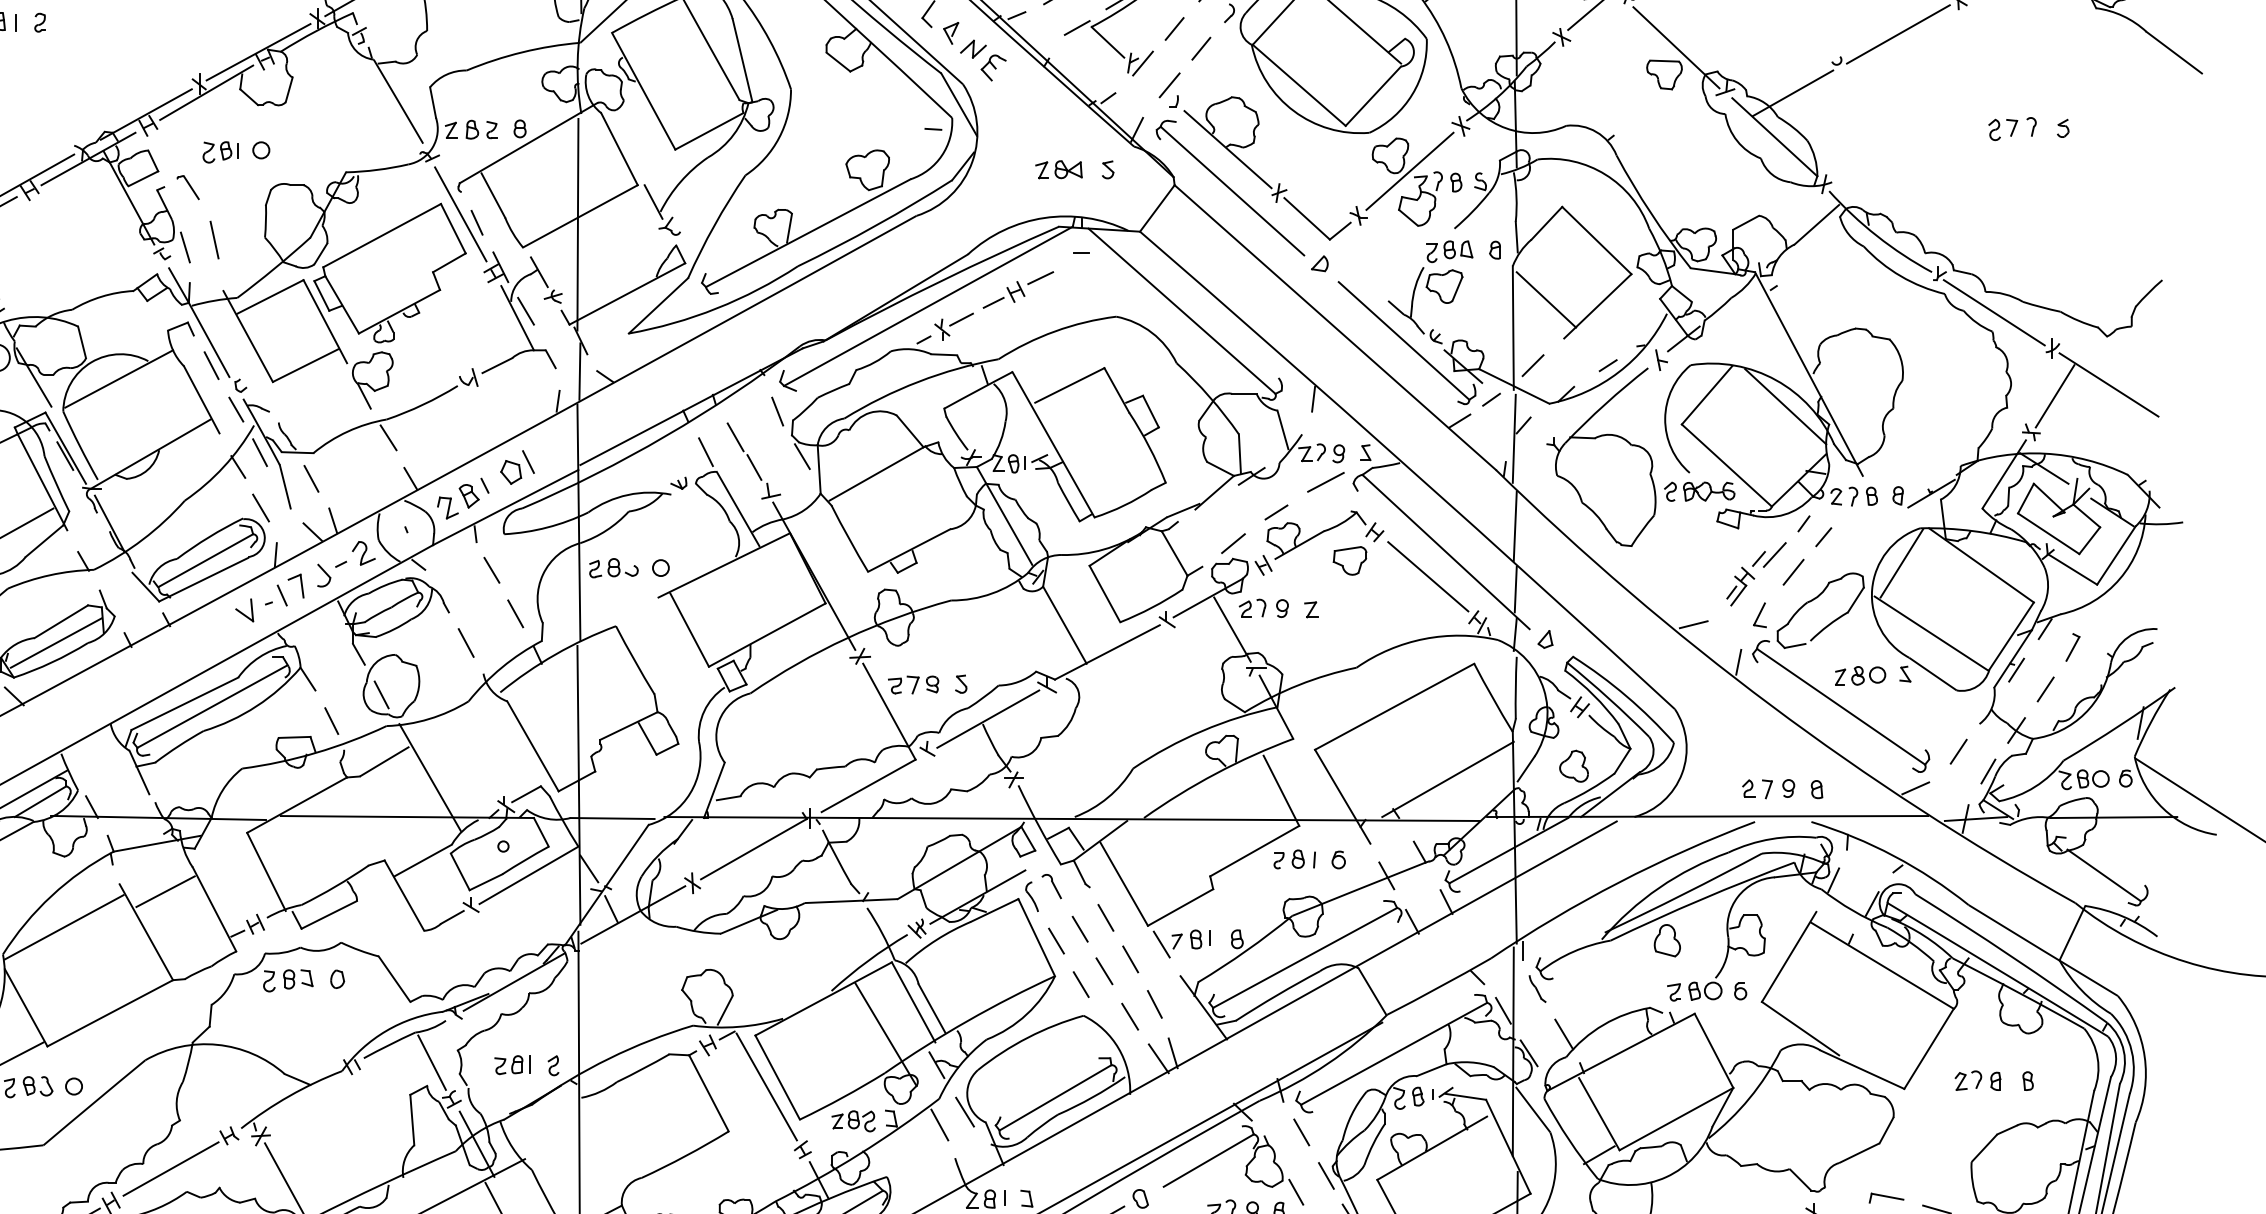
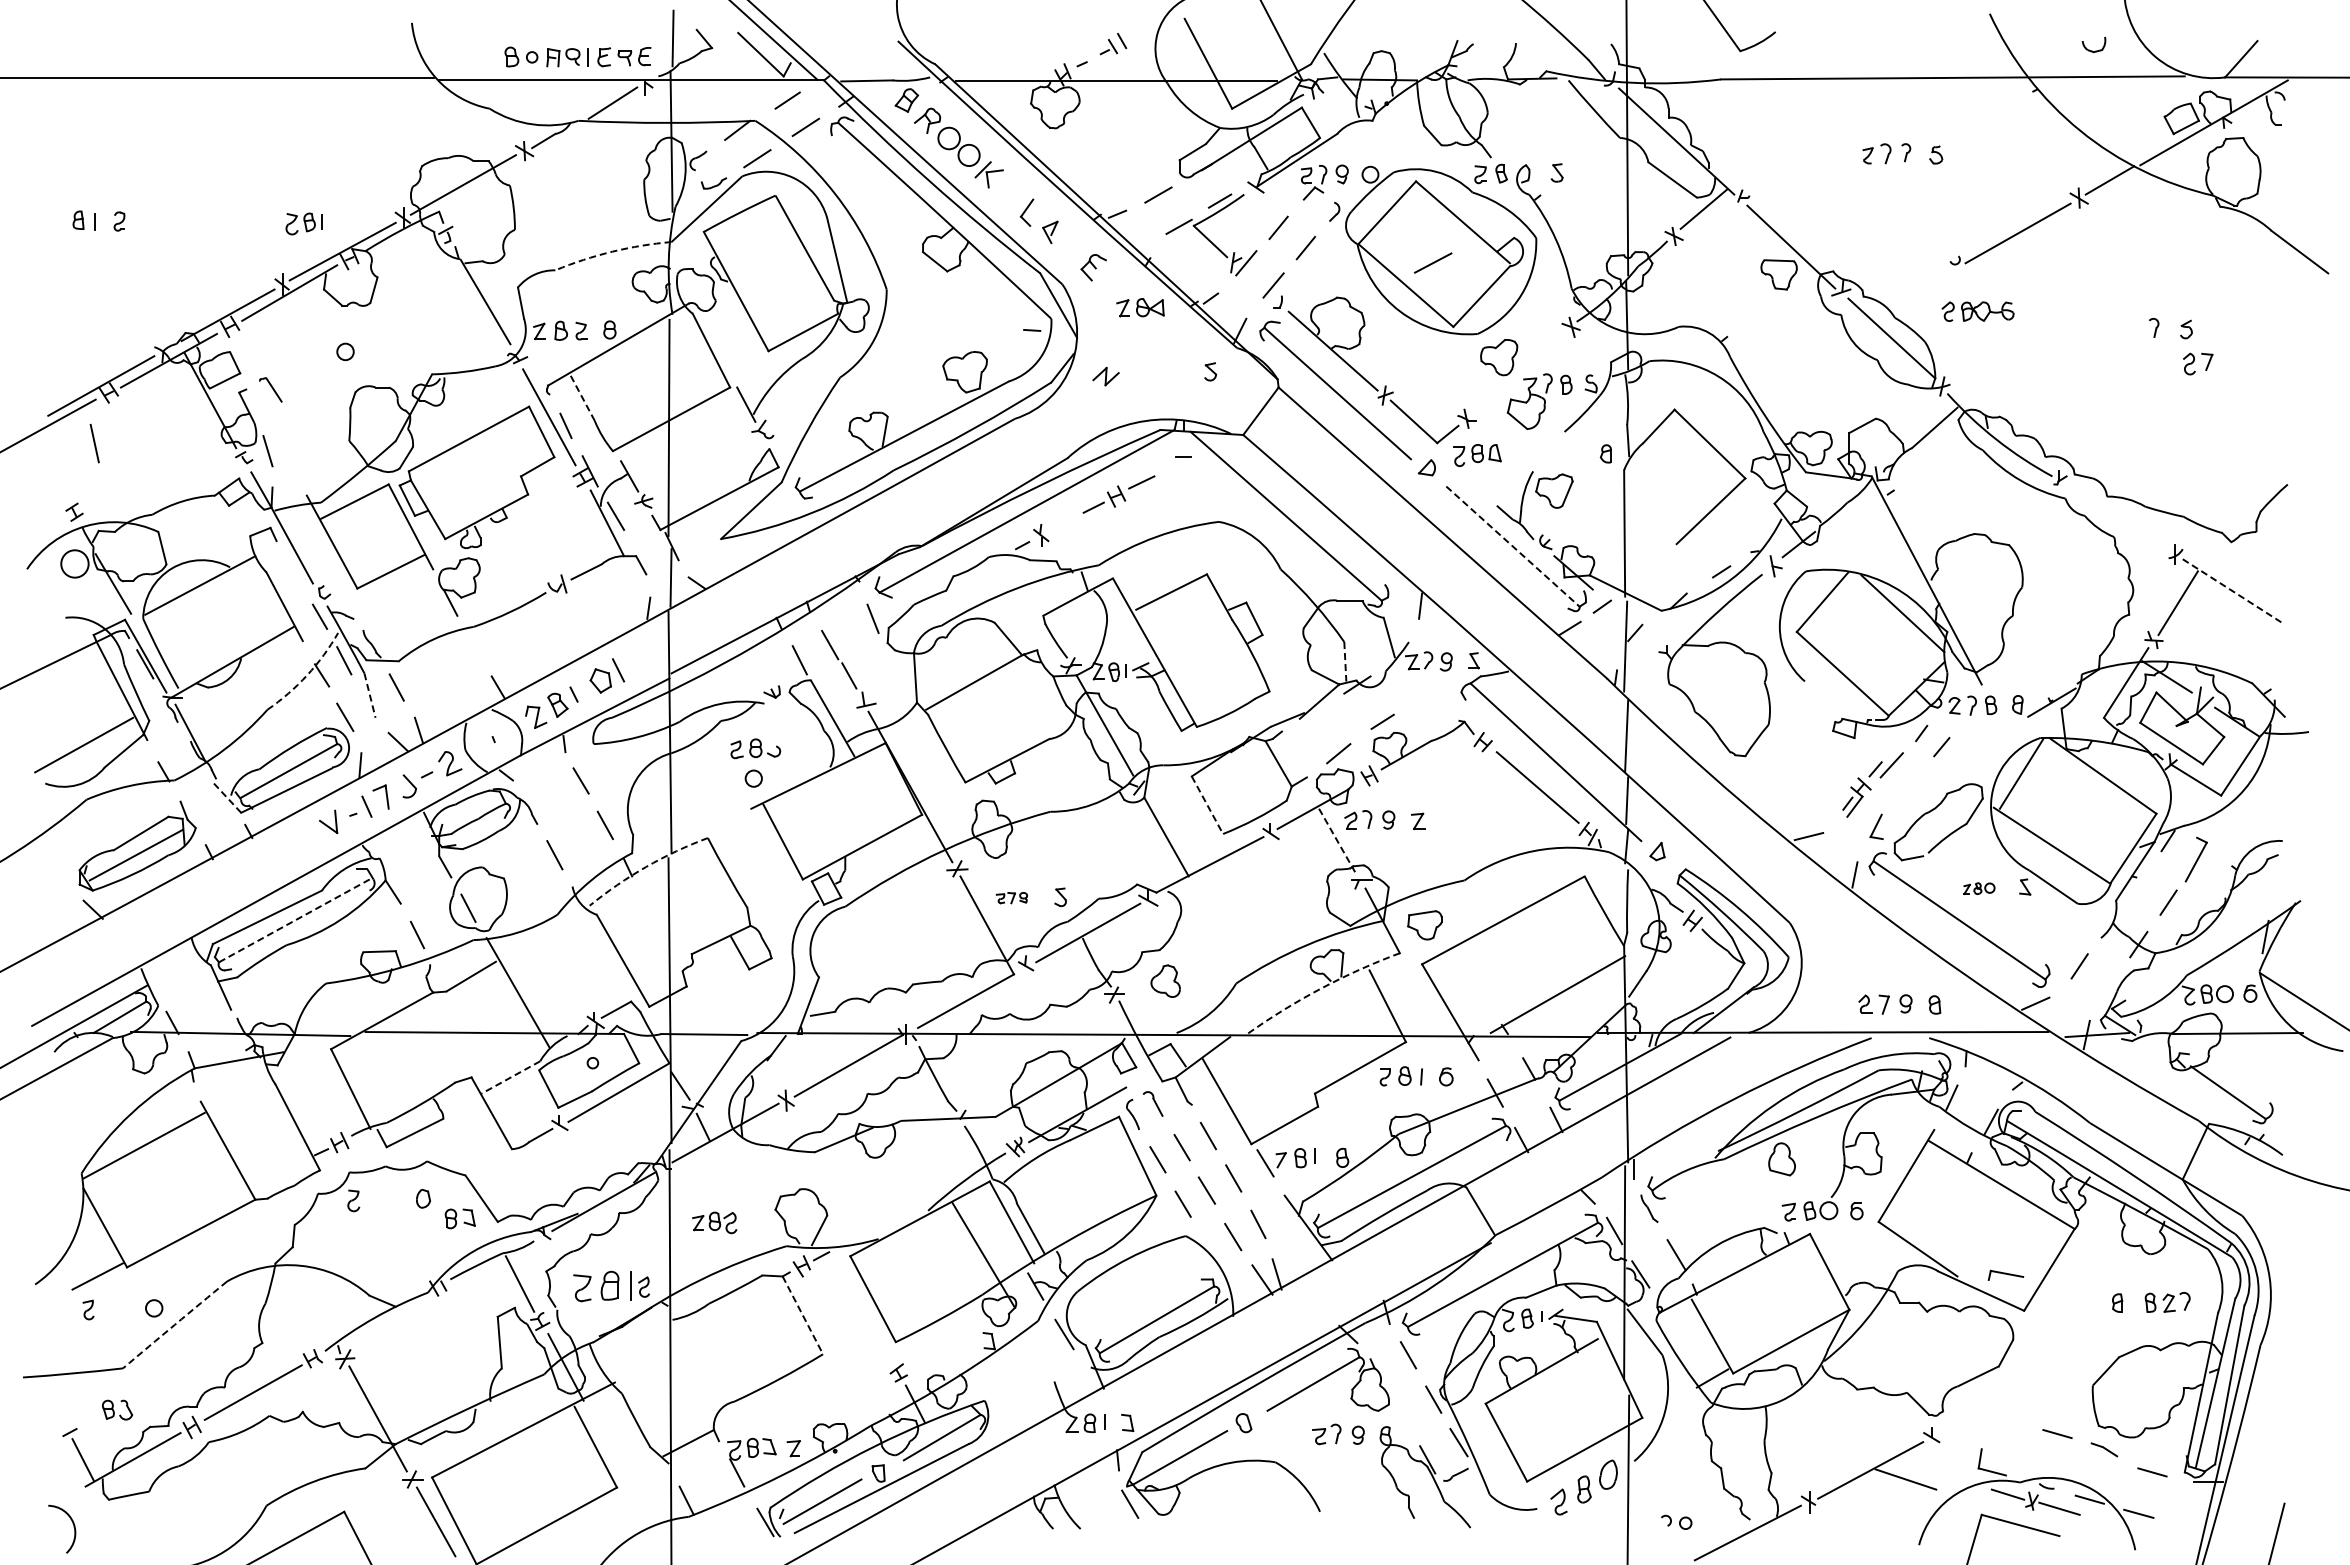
part: (972, 49) -> (1105, 376), moved
arc: (522, 52) -> (612, 251), solid -> dashed
line: (1793, 93) -> (1910, 293), removed
part: (2003, 129) -> (2198, 363), moved
part: (220, 151) -> (303, 223), moved
part: (1059, 169) -> (1140, 307), moved
line: (1409, 170) -> (1518, 372), removed
line: (493, 195) -> (582, 398), solid -> dashed
line: (214, 240) -> (94, 443), moved
part: (1449, 251) -> (1477, 455), moved
line: (1546, 299) -> (1658, 504), removed
line: (1993, 312) -> (2115, 517), removed
line: (961, 319) -> (1060, 524), removed
line: (1404, 340) -> (1513, 546), solid -> dashed
line: (211, 365) -> (294, 571), removed
line: (1532, 365) -> (1644, 571), removed
line: (2109, 384) -> (2233, 591), solid -> dashed
line: (388, 437) -> (475, 645), removed
line: (1240, 453) -> (1345, 661), solid -> dashed
line: (801, 456) -> (897, 664), removed
arc: (224, 467) -> (307, 675), solid -> dashed
line: (1326, 481) -> (1433, 262), moved
line: (285, 486) -> (370, 695), solid -> dashed
part: (1699, 491) -> (1977, 311), moved
part: (1349, 561) -> (1424, 925), moved
part: (613, 567) -> (755, 748), moved
line: (1793, 571) -> (1910, 782), removed
line: (145, 586) -> (227, 797), solid -> dashed
line: (1105, 594) -> (1207, 805), solid -> dashed
line: (1232, 629) -> (1337, 841), solid -> dashed
part: (2073, 647) -> (2196, 859), size x1.6
arc: (555, 655) -> (646, 867), solid -> dashed
line: (2016, 669) -> (2138, 882), removed
part: (1860, 675) -> (1979, 888), size x0.6
part: (913, 684) -> (1011, 897), size x0.6
line: (212, 706) -> (295, 920), solid -> dashed
part: (1573, 765) -> (1165, 980), moved
line: (1987, 771) -> (2109, 986), removed
arc: (1215, 773) -> (1320, 988), solid -> dashed
line: (422, 860) -> (510, 1077), solid -> dashed
line: (165, 890) -> (247, 1108), removed
part: (297, 979) -> (459, 1218), moved
part: (511, 1065) -> (601, 1286), size x1.6
part: (1968, 1080) -> (2176, 1302), moved
part: (38, 1085) -> (117, 1409), moved
line: (766, 1086) -> (861, 1308), removed
line: (708, 1093) -> (802, 1315), solid -> dashed
arc: (93, 1102) -> (174, 1324), solid -> dashed
part: (853, 1120) -> (714, 1222), moved
line: (939, 1124) -> (1038, 1347), removed
line: (1295, 1192) -> (1402, 1416), removed
part: (1886, 1197) -> (2005, 1274), moved

